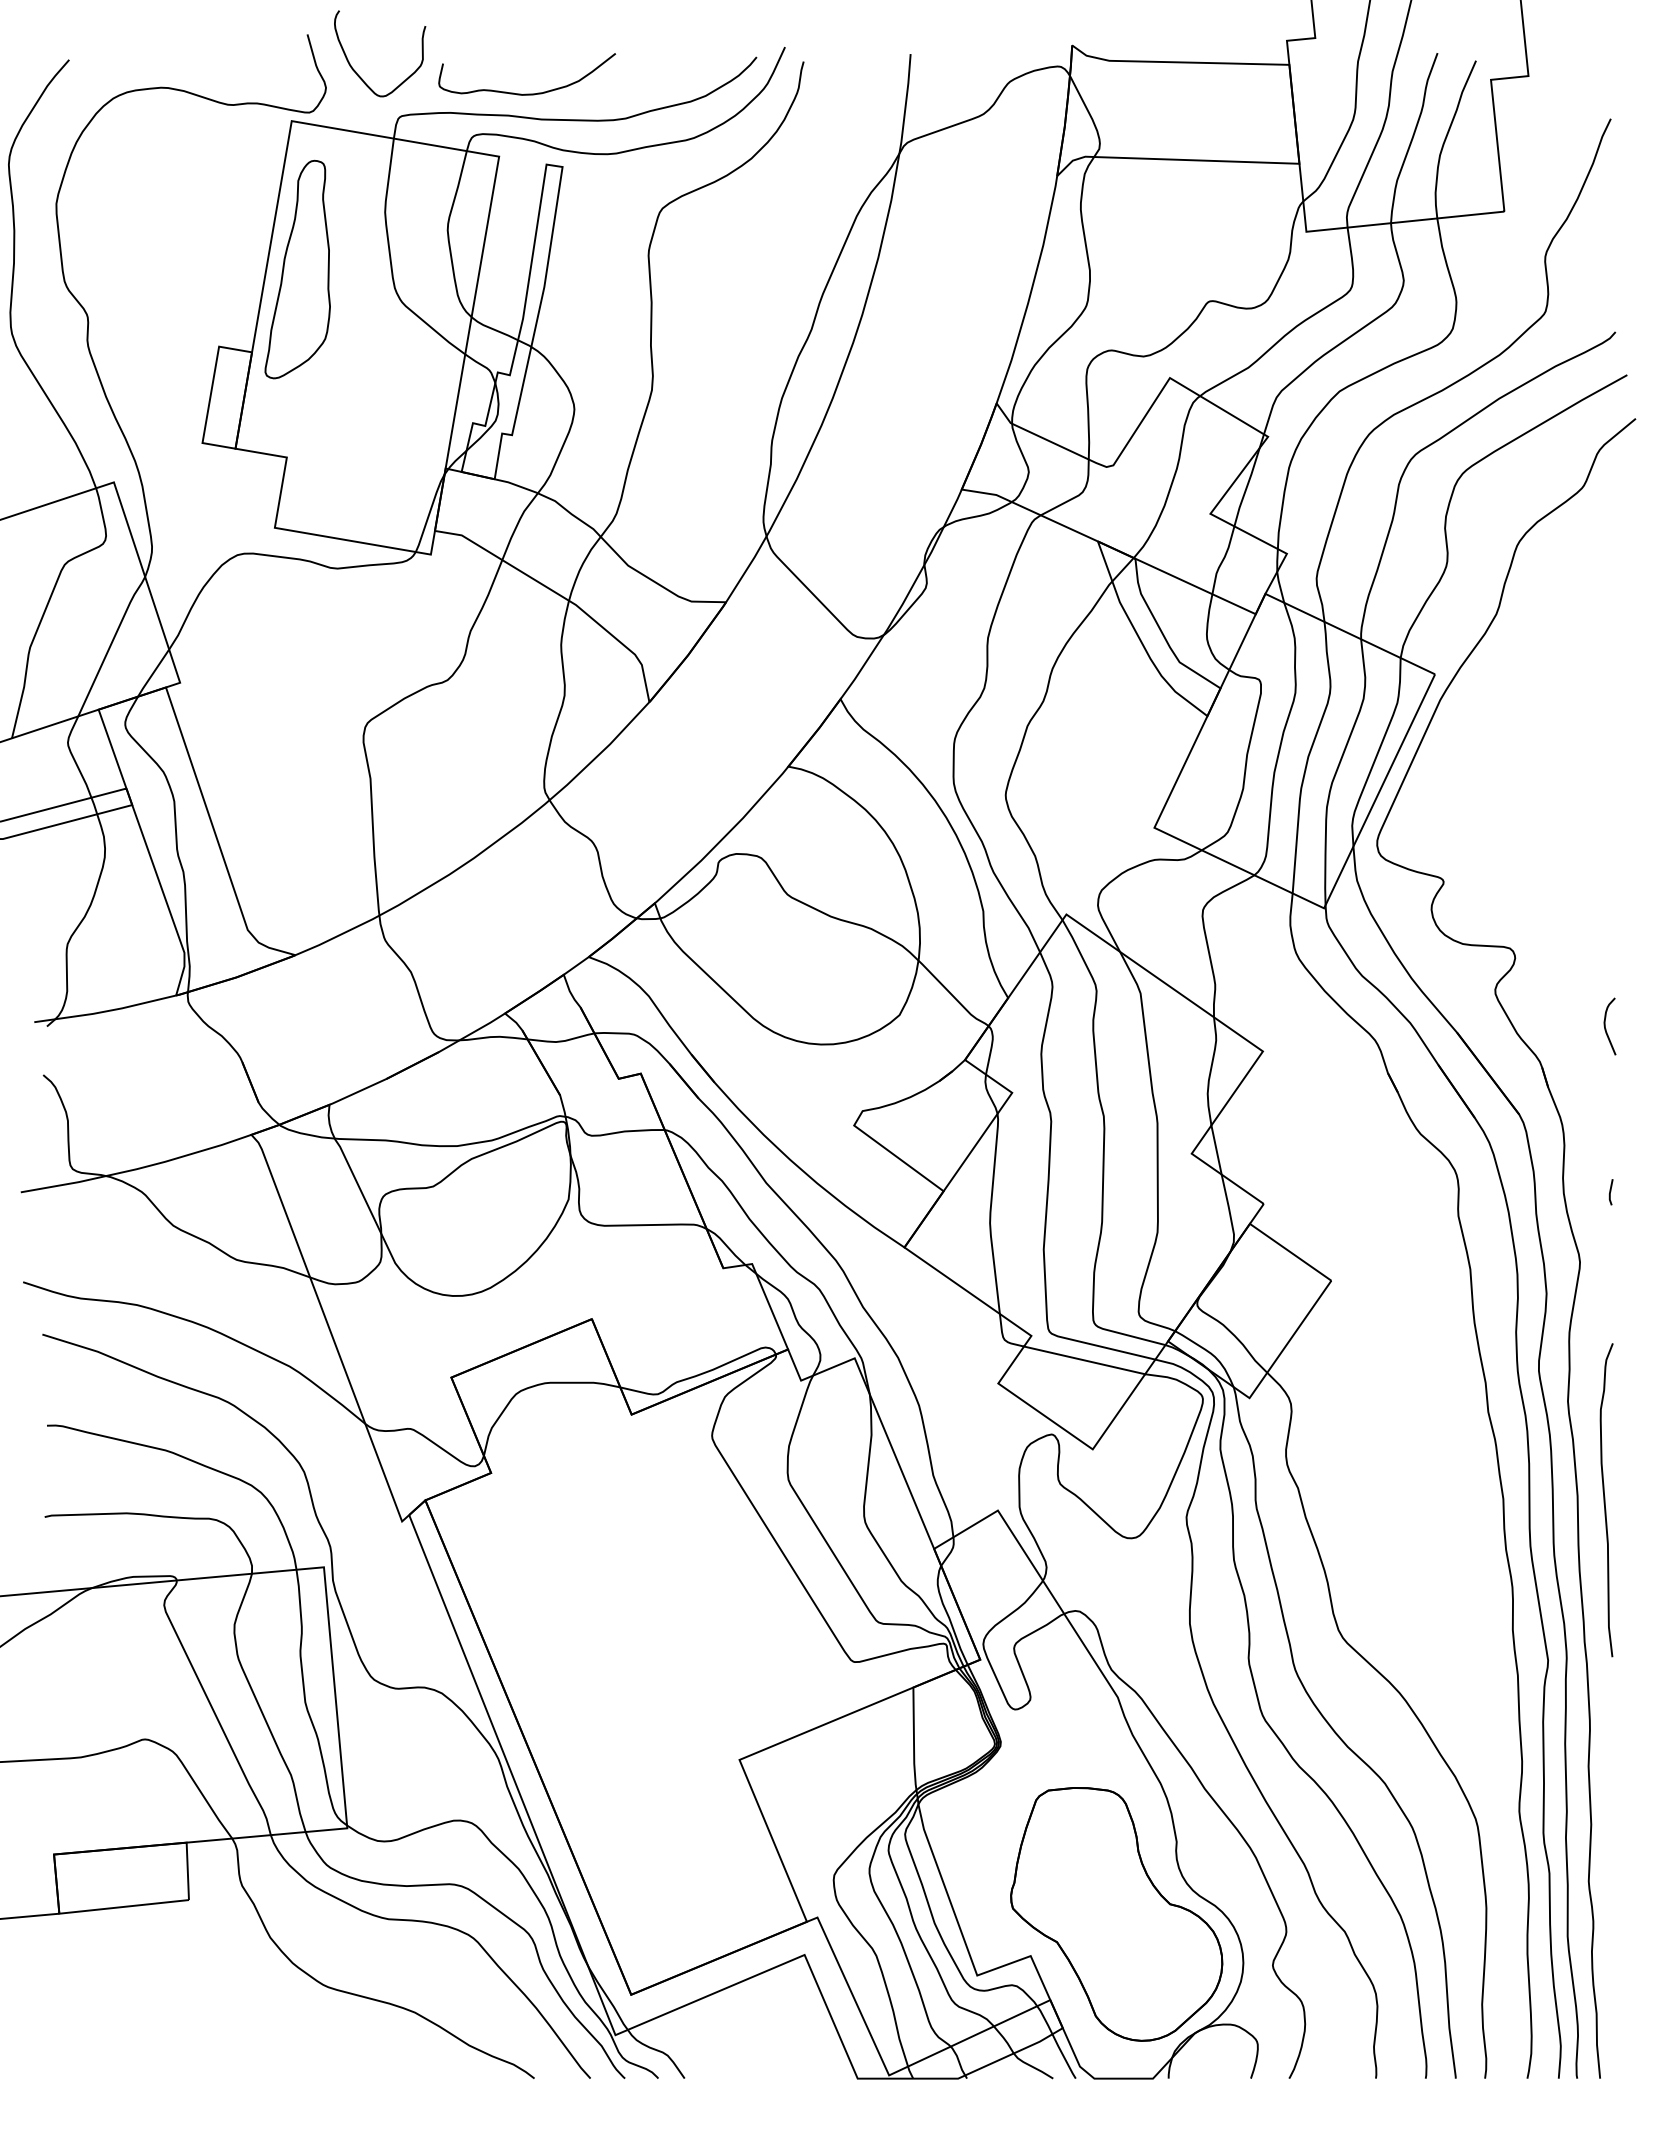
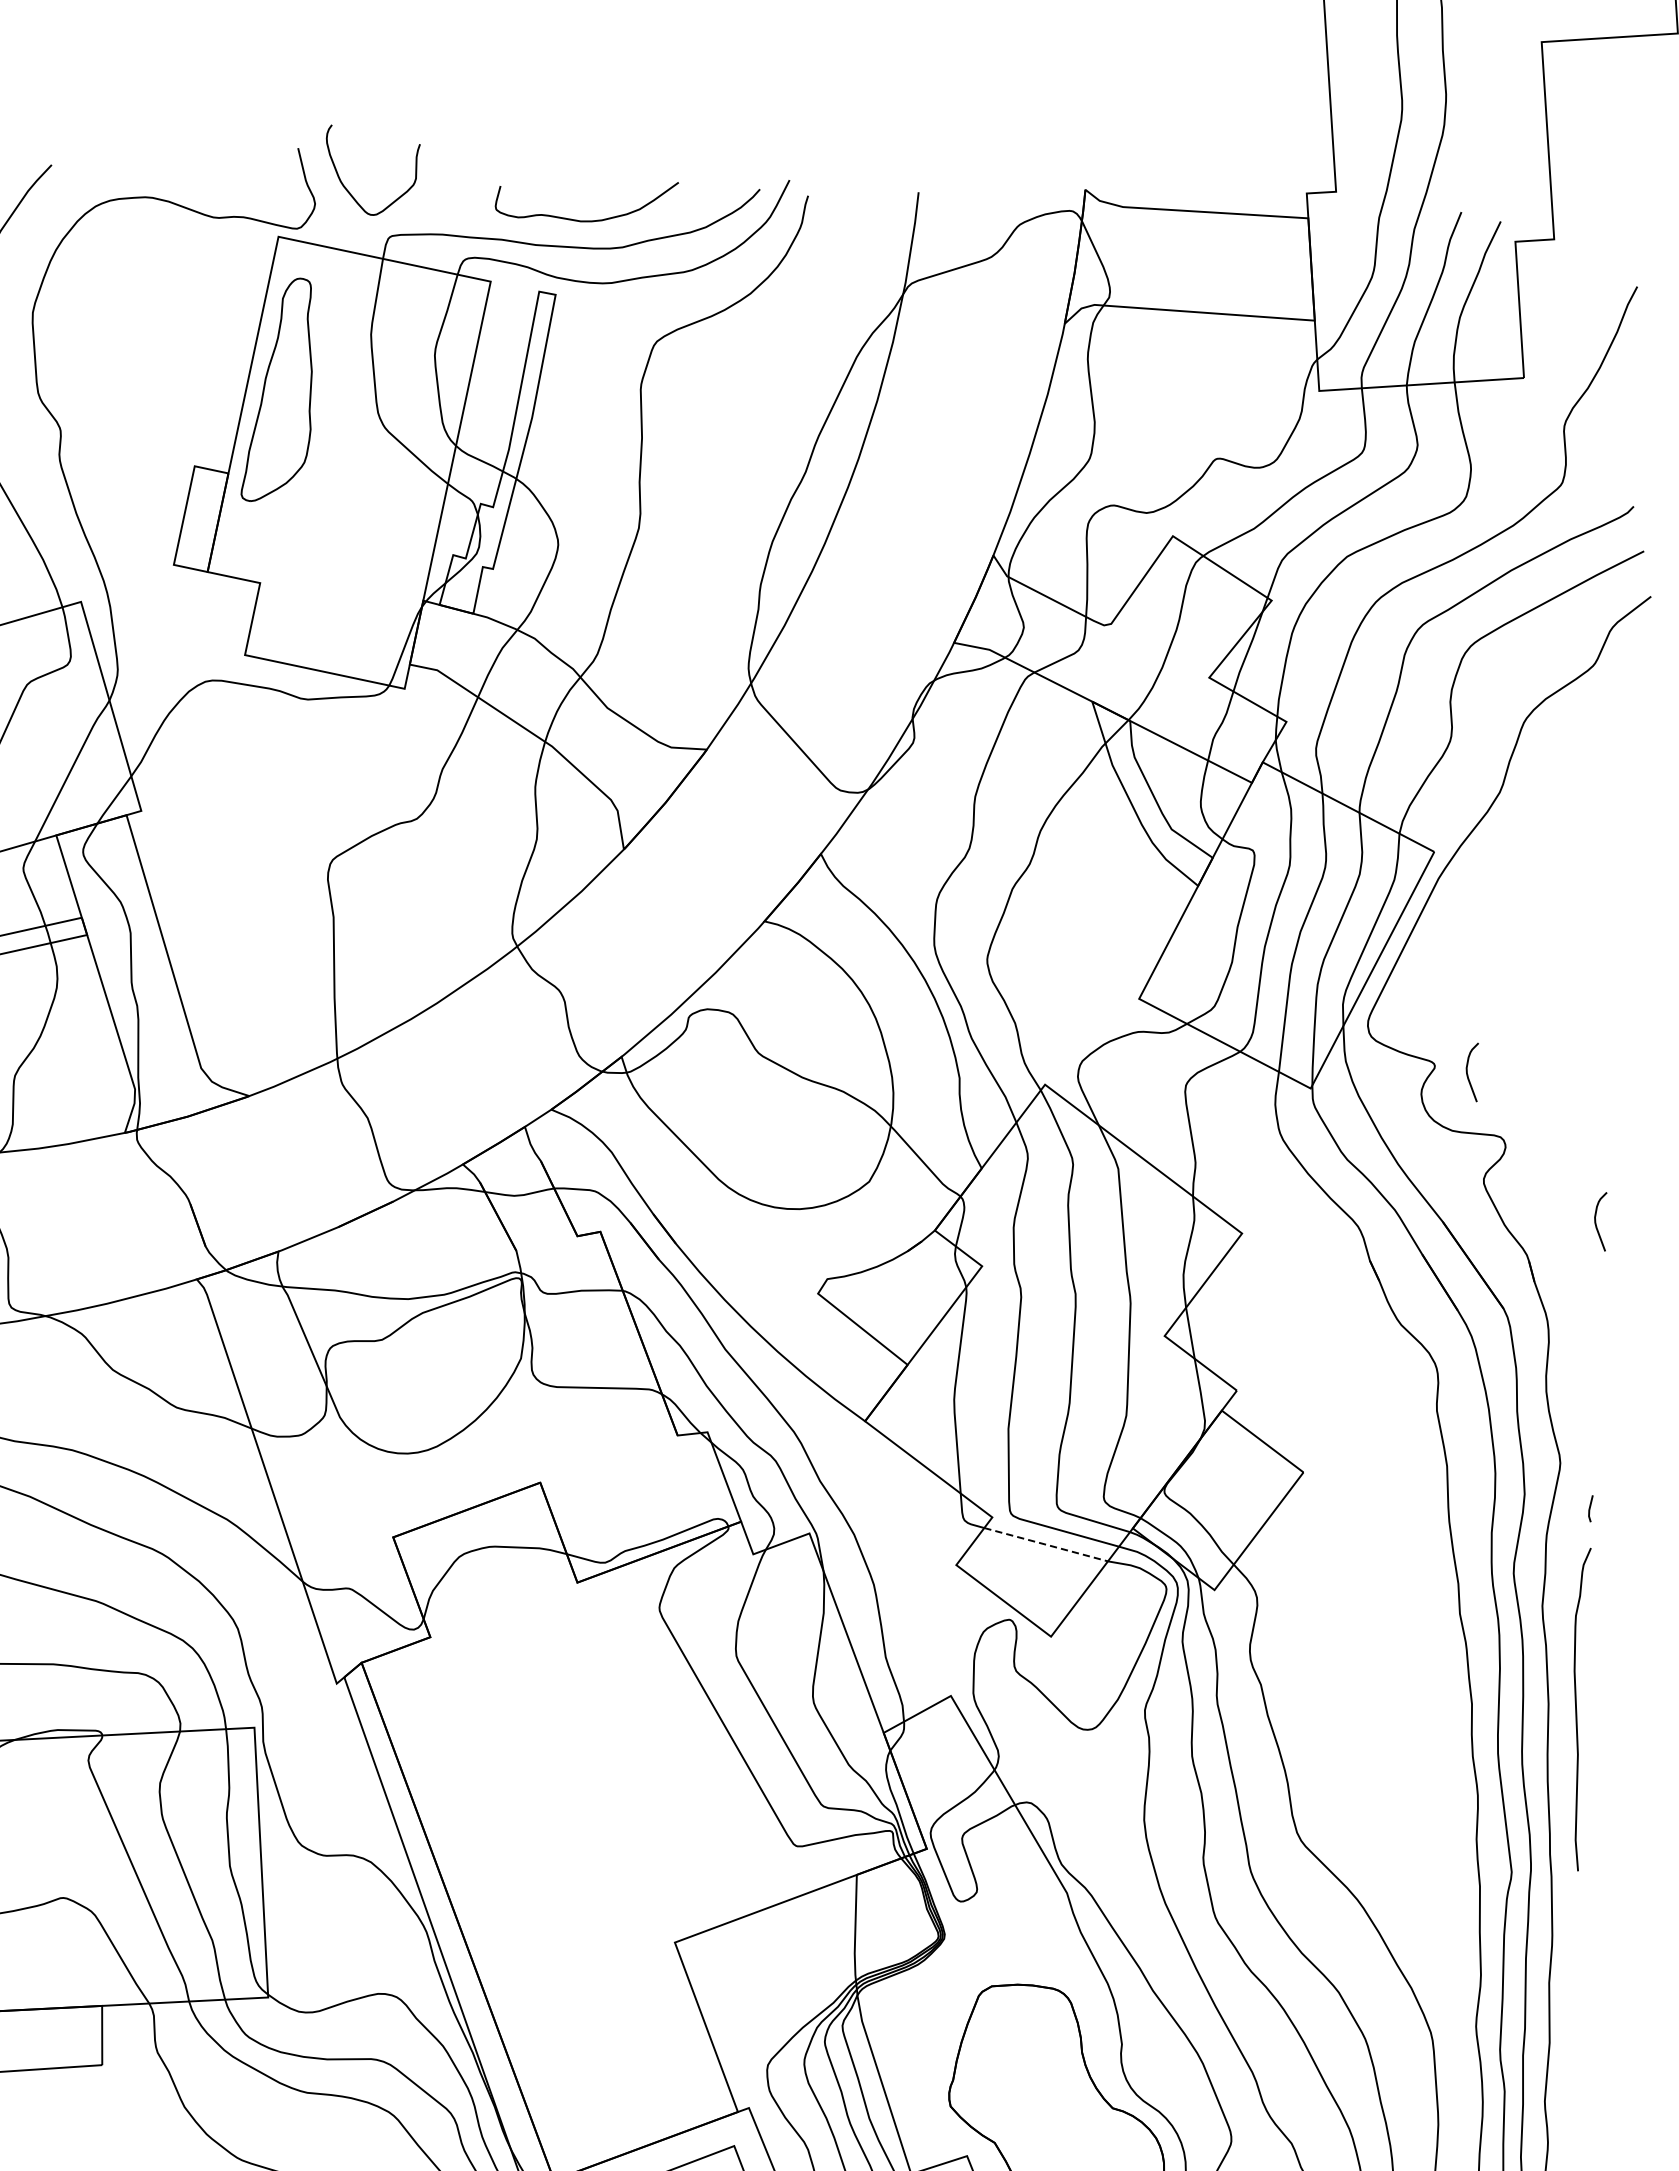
curve: (526, 93) -> (585, 220), moved
curve: (1476, 888) -> (1468, 1074), added
line: (1610, 1192) -> (1590, 1508), moved
line: (1085, 1360) -> (1047, 1544), solid -> dashed

